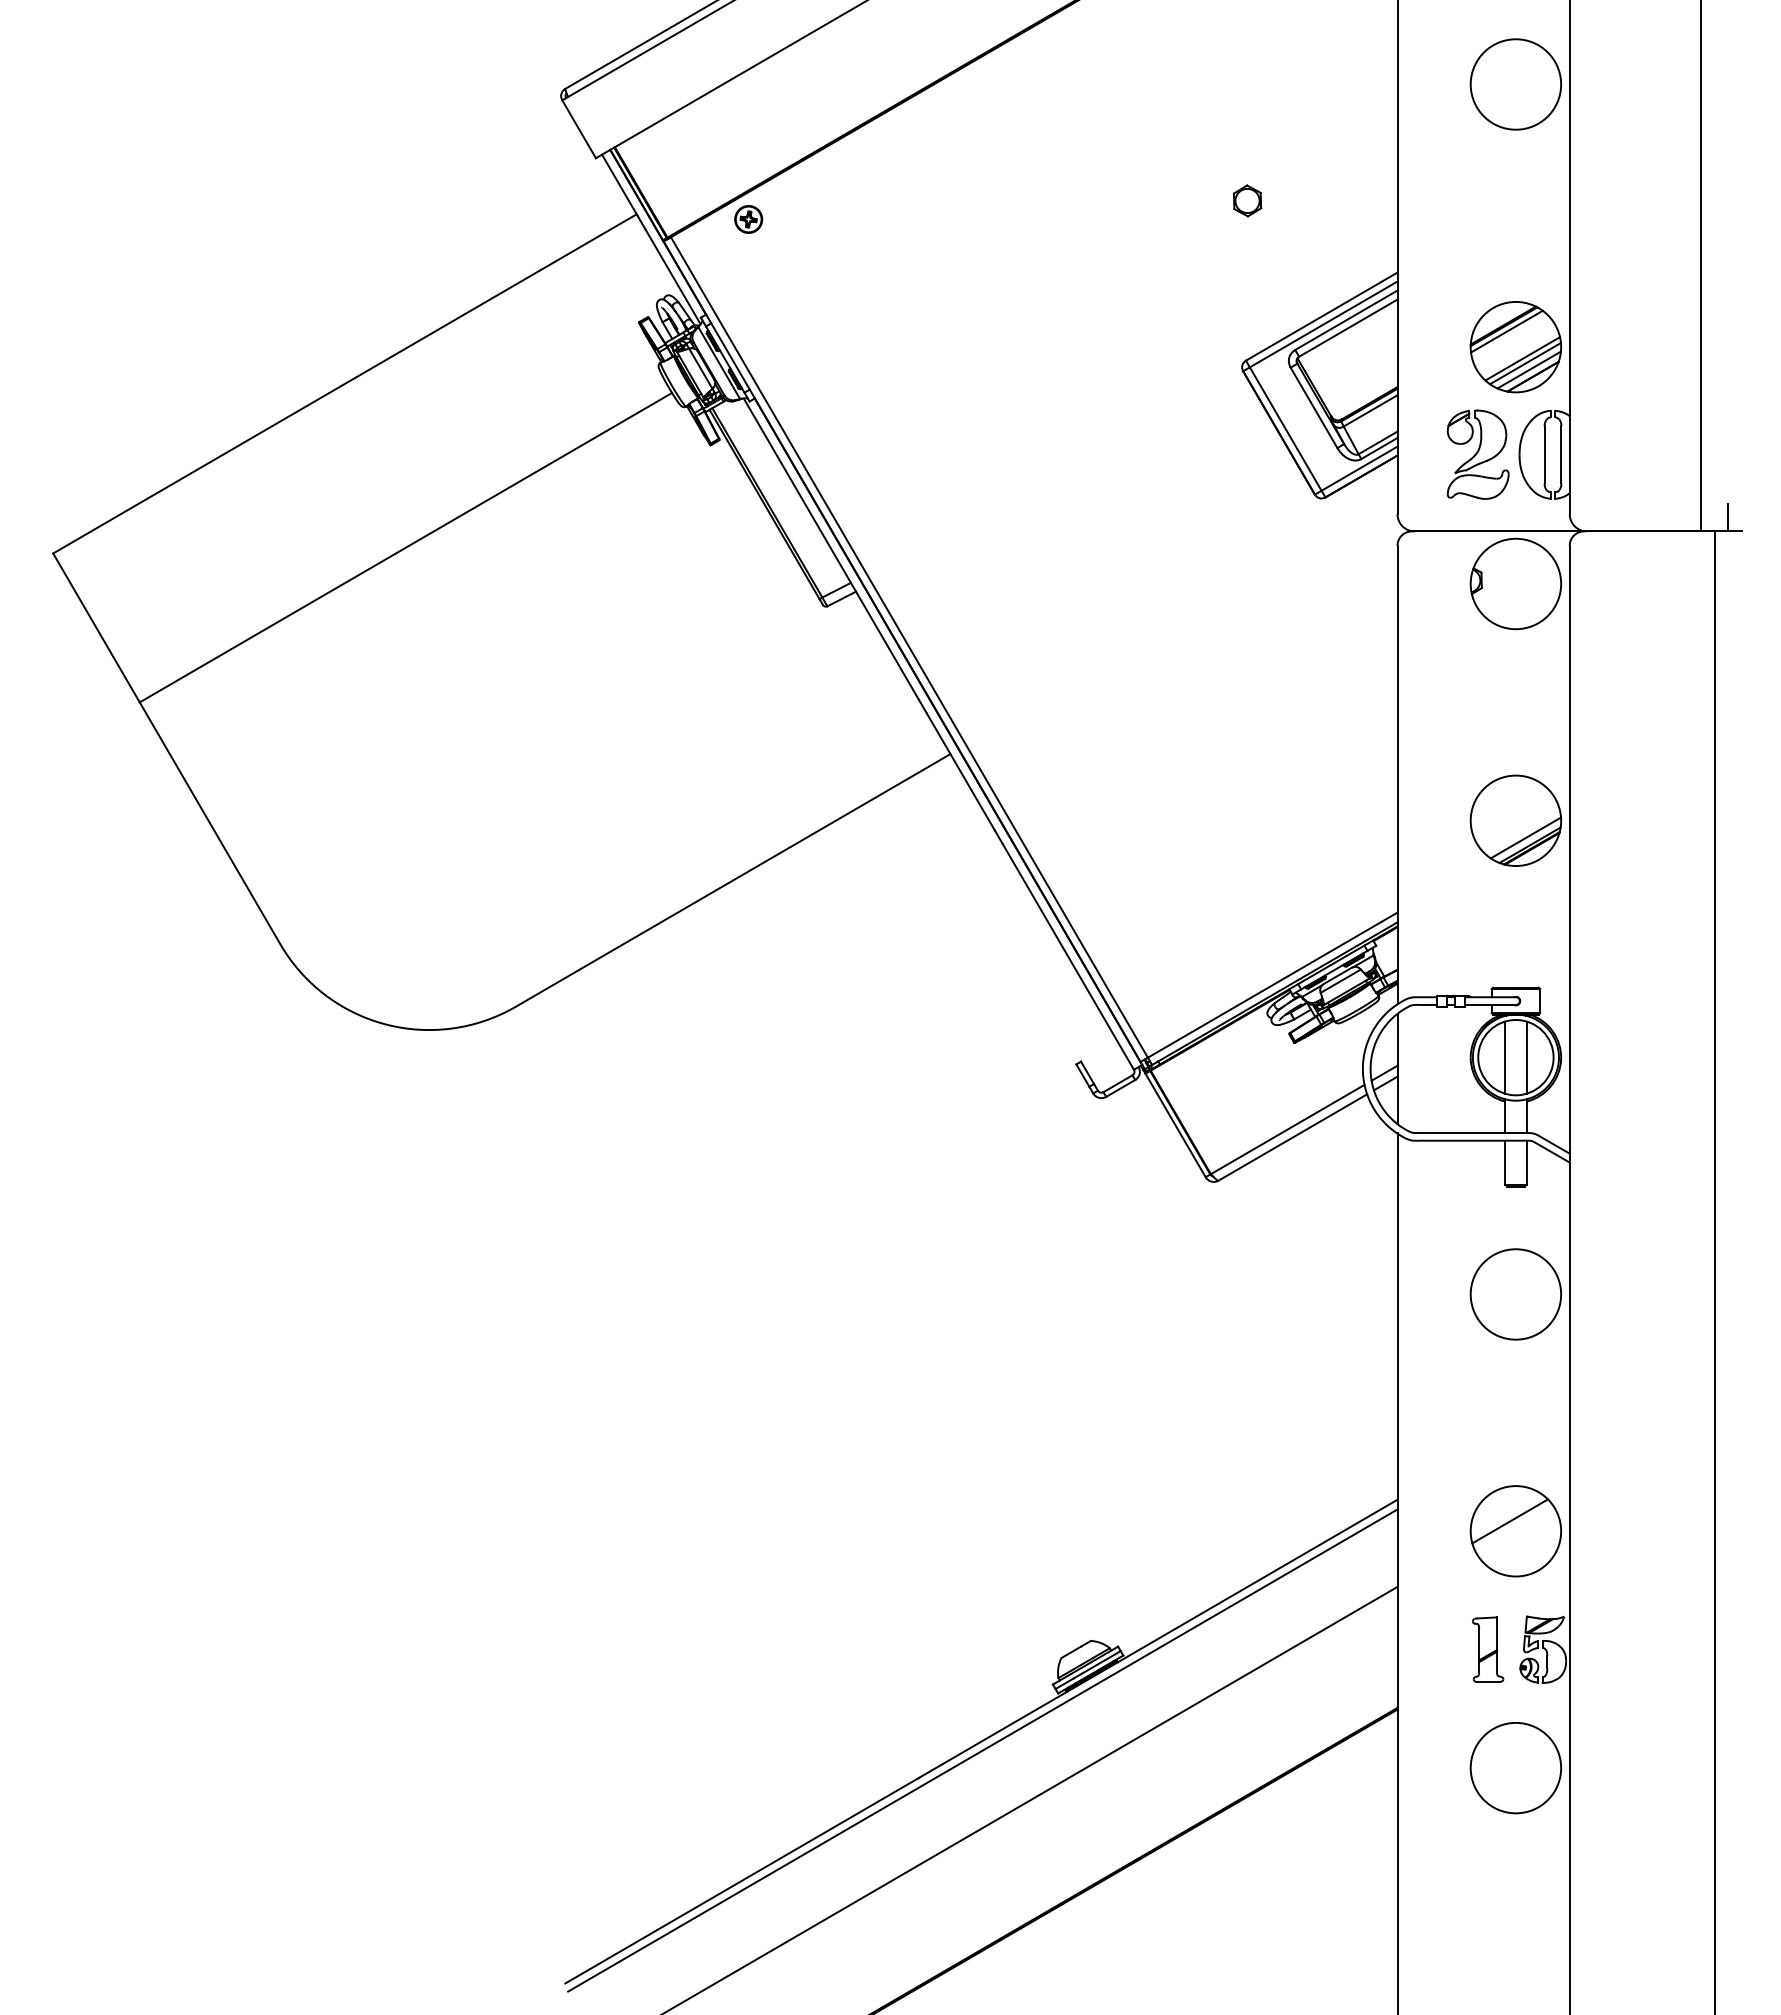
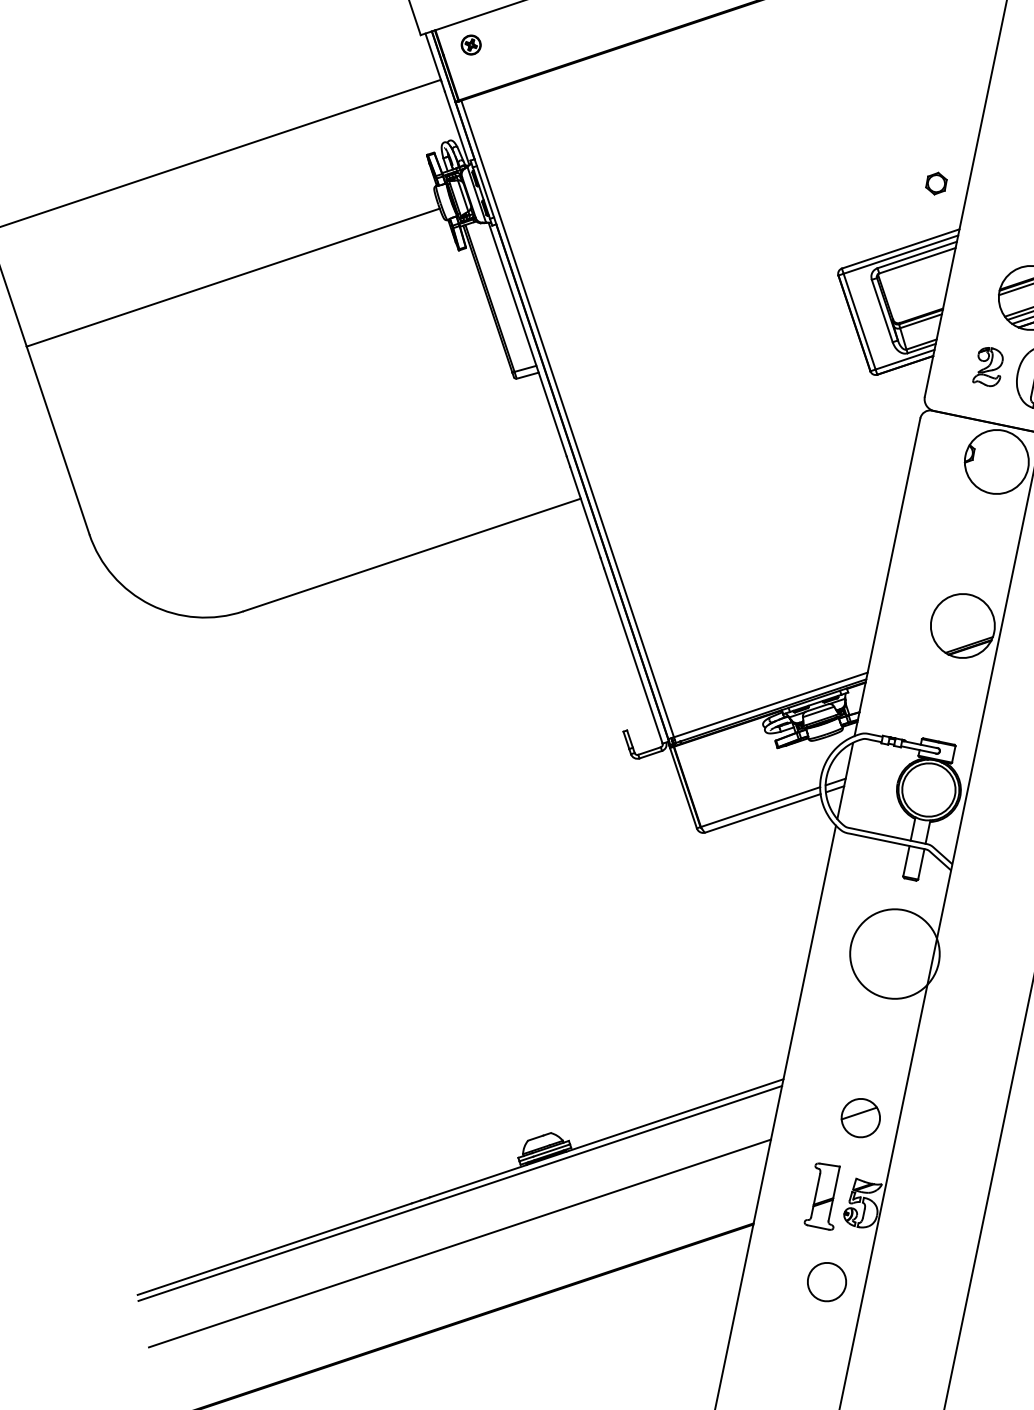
part: (1247, 200) -> (936, 183), moved
part: (748, 219) -> (471, 45), moved
part: (1477, 454) -> (988, 366), size x0.6
line: (1525, 837) -> (967, 638), removed
line: (1505, 1057) -> (921, 788), removed
line: (1526, 1057) -> (936, 791), removed
circle: (1515, 1294) -> (894, 954), size x1.4
part: (1515, 1531) -> (860, 1118), size x0.6
part: (1488, 1649) -> (825, 1196), size x1.4
circle: (1515, 1767) -> (826, 1281), size x0.6

